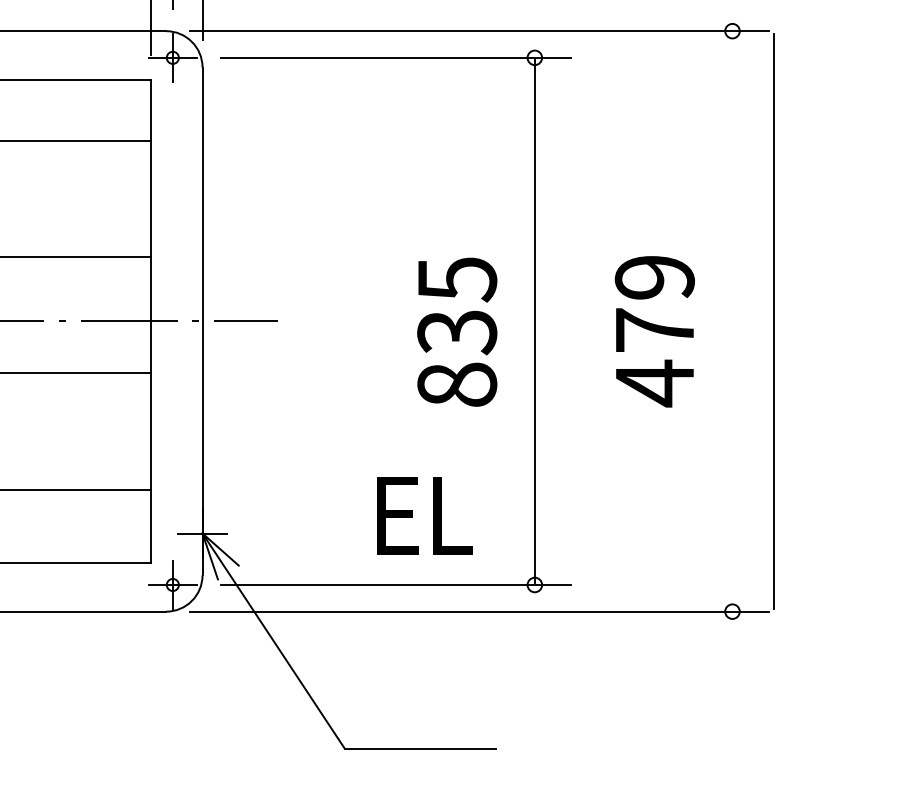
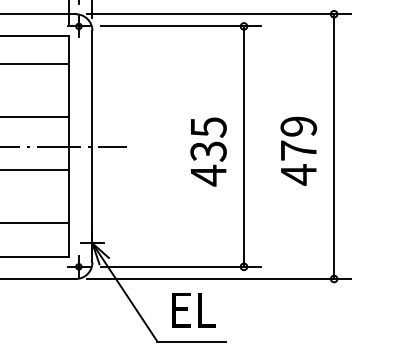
line: (774, 321) -> (334, 146), moved
text: (456, 384) -> (208, 175), 835 -> 435
text: (424, 516) -> (193, 310), moved

